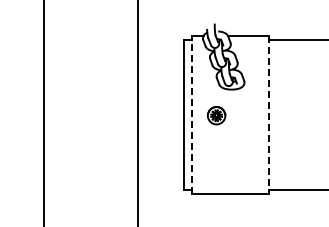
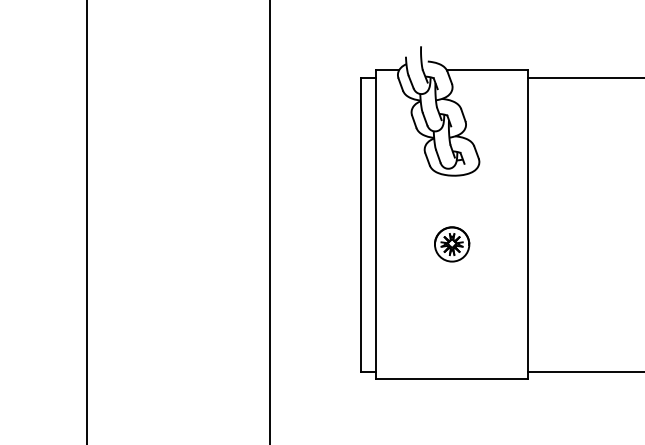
line: (191, 114) -> (375, 224), dashed -> solid
line: (269, 114) -> (528, 224), dashed -> solid
part: (216, 115) -> (451, 244), moved

